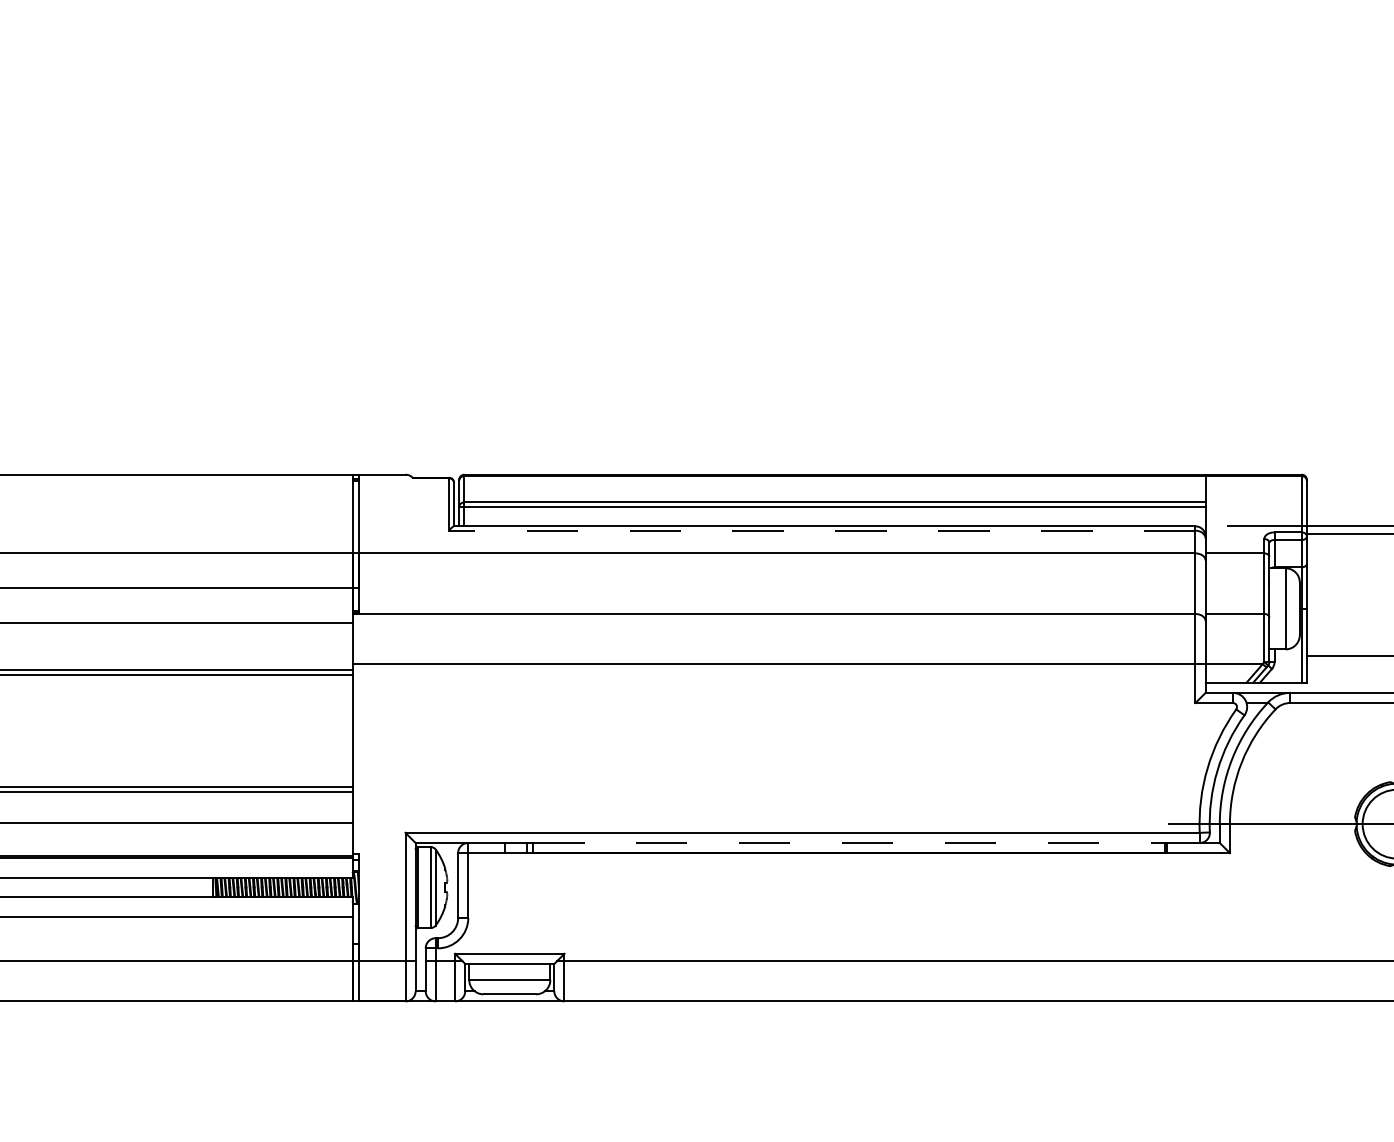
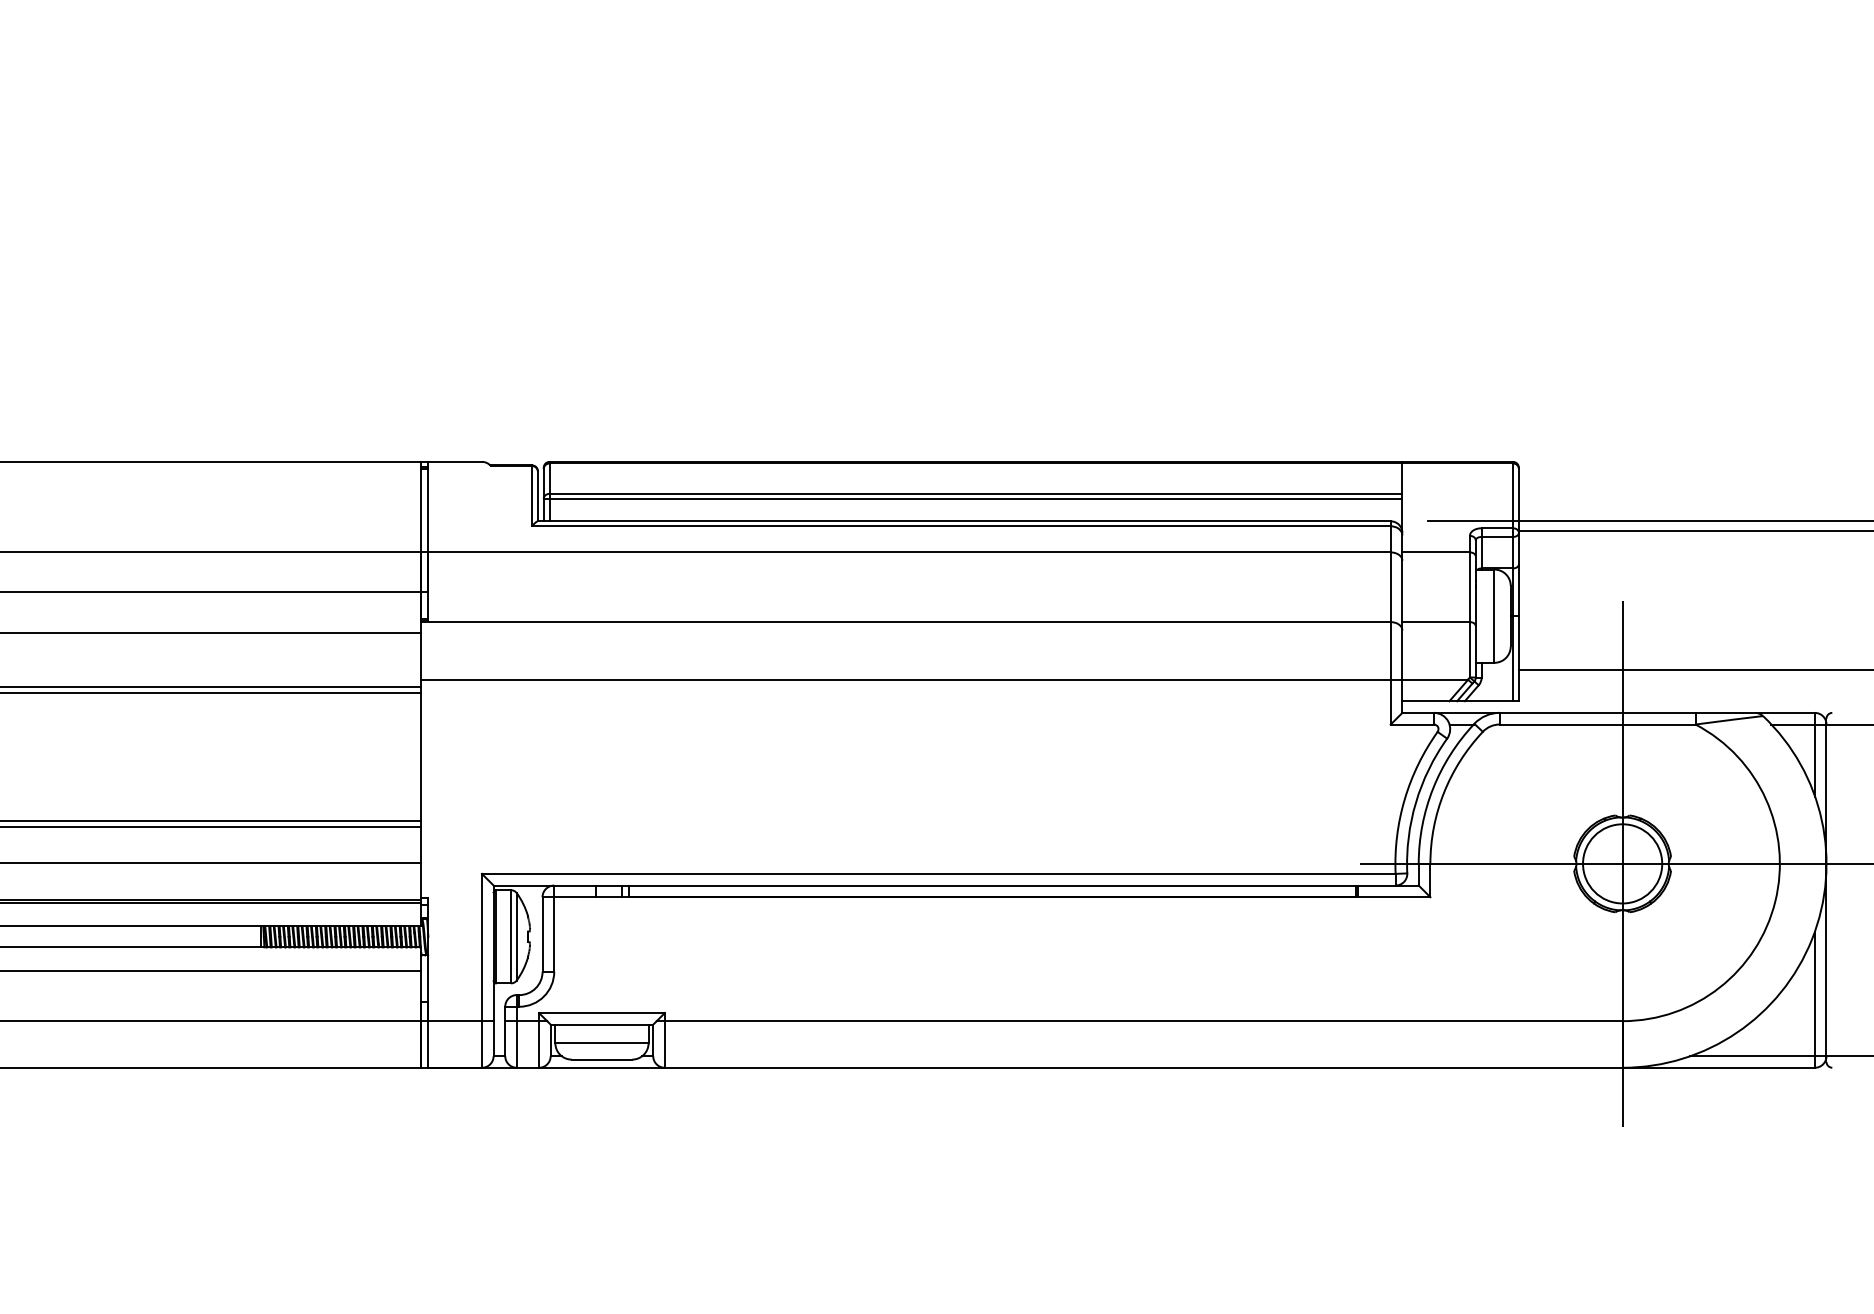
line: (821, 530) -> (960, 526), dashed -> solid
line: (849, 842) -> (992, 885), dashed -> solid

